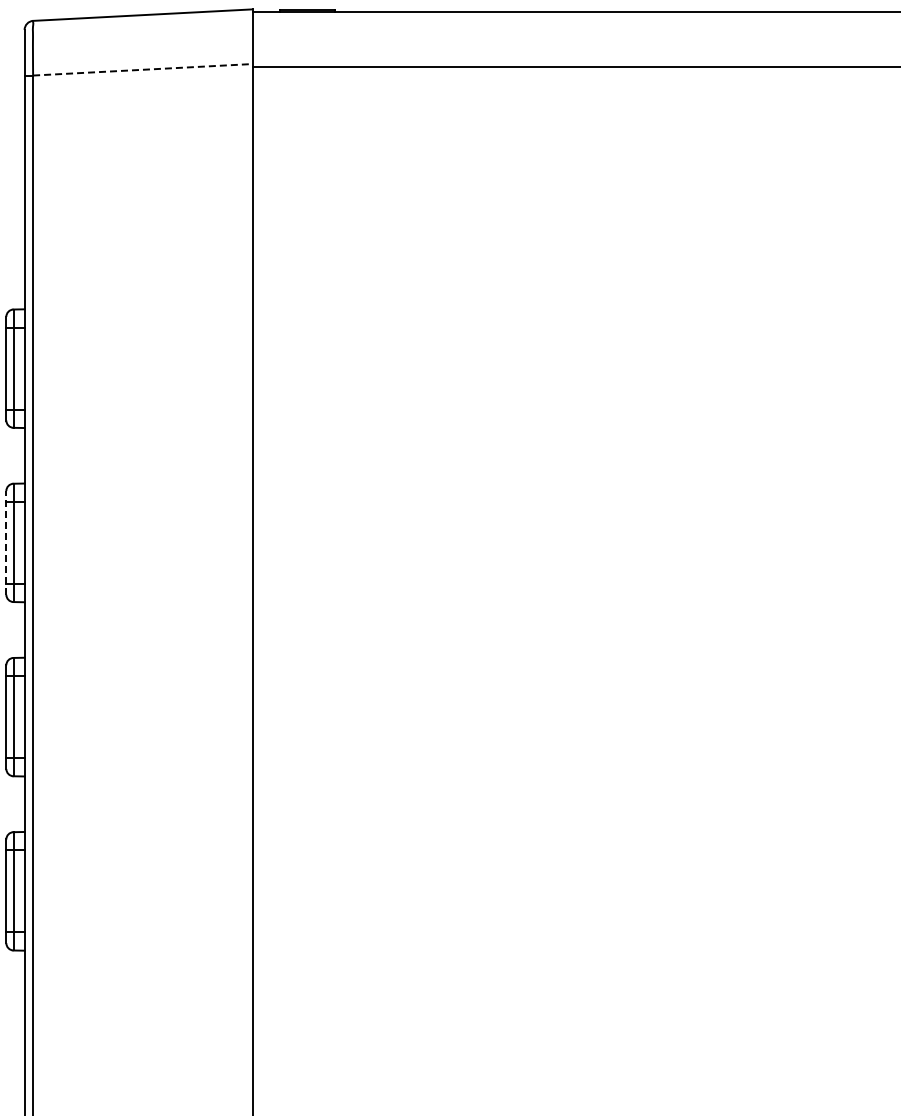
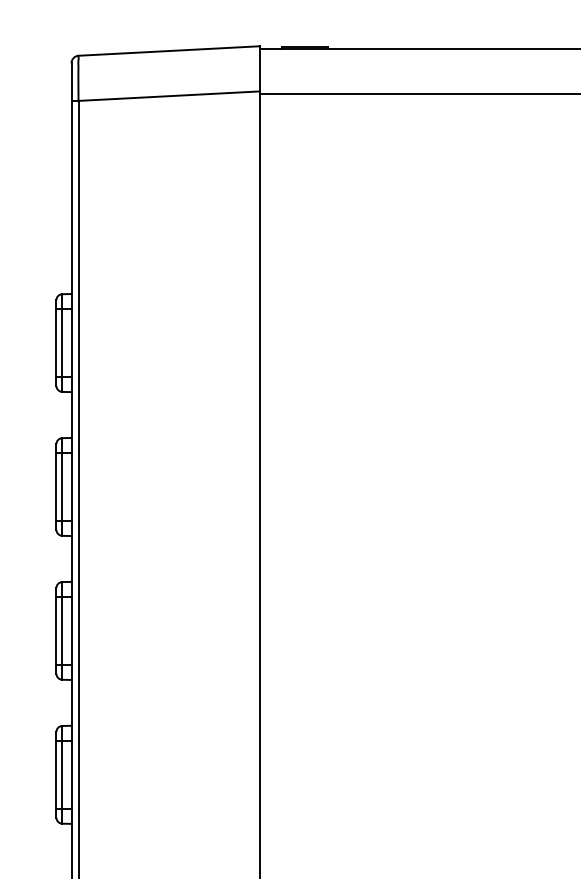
line: (143, 69) -> (169, 95), dashed -> solid
line: (6, 542) -> (56, 486), dashed -> solid

